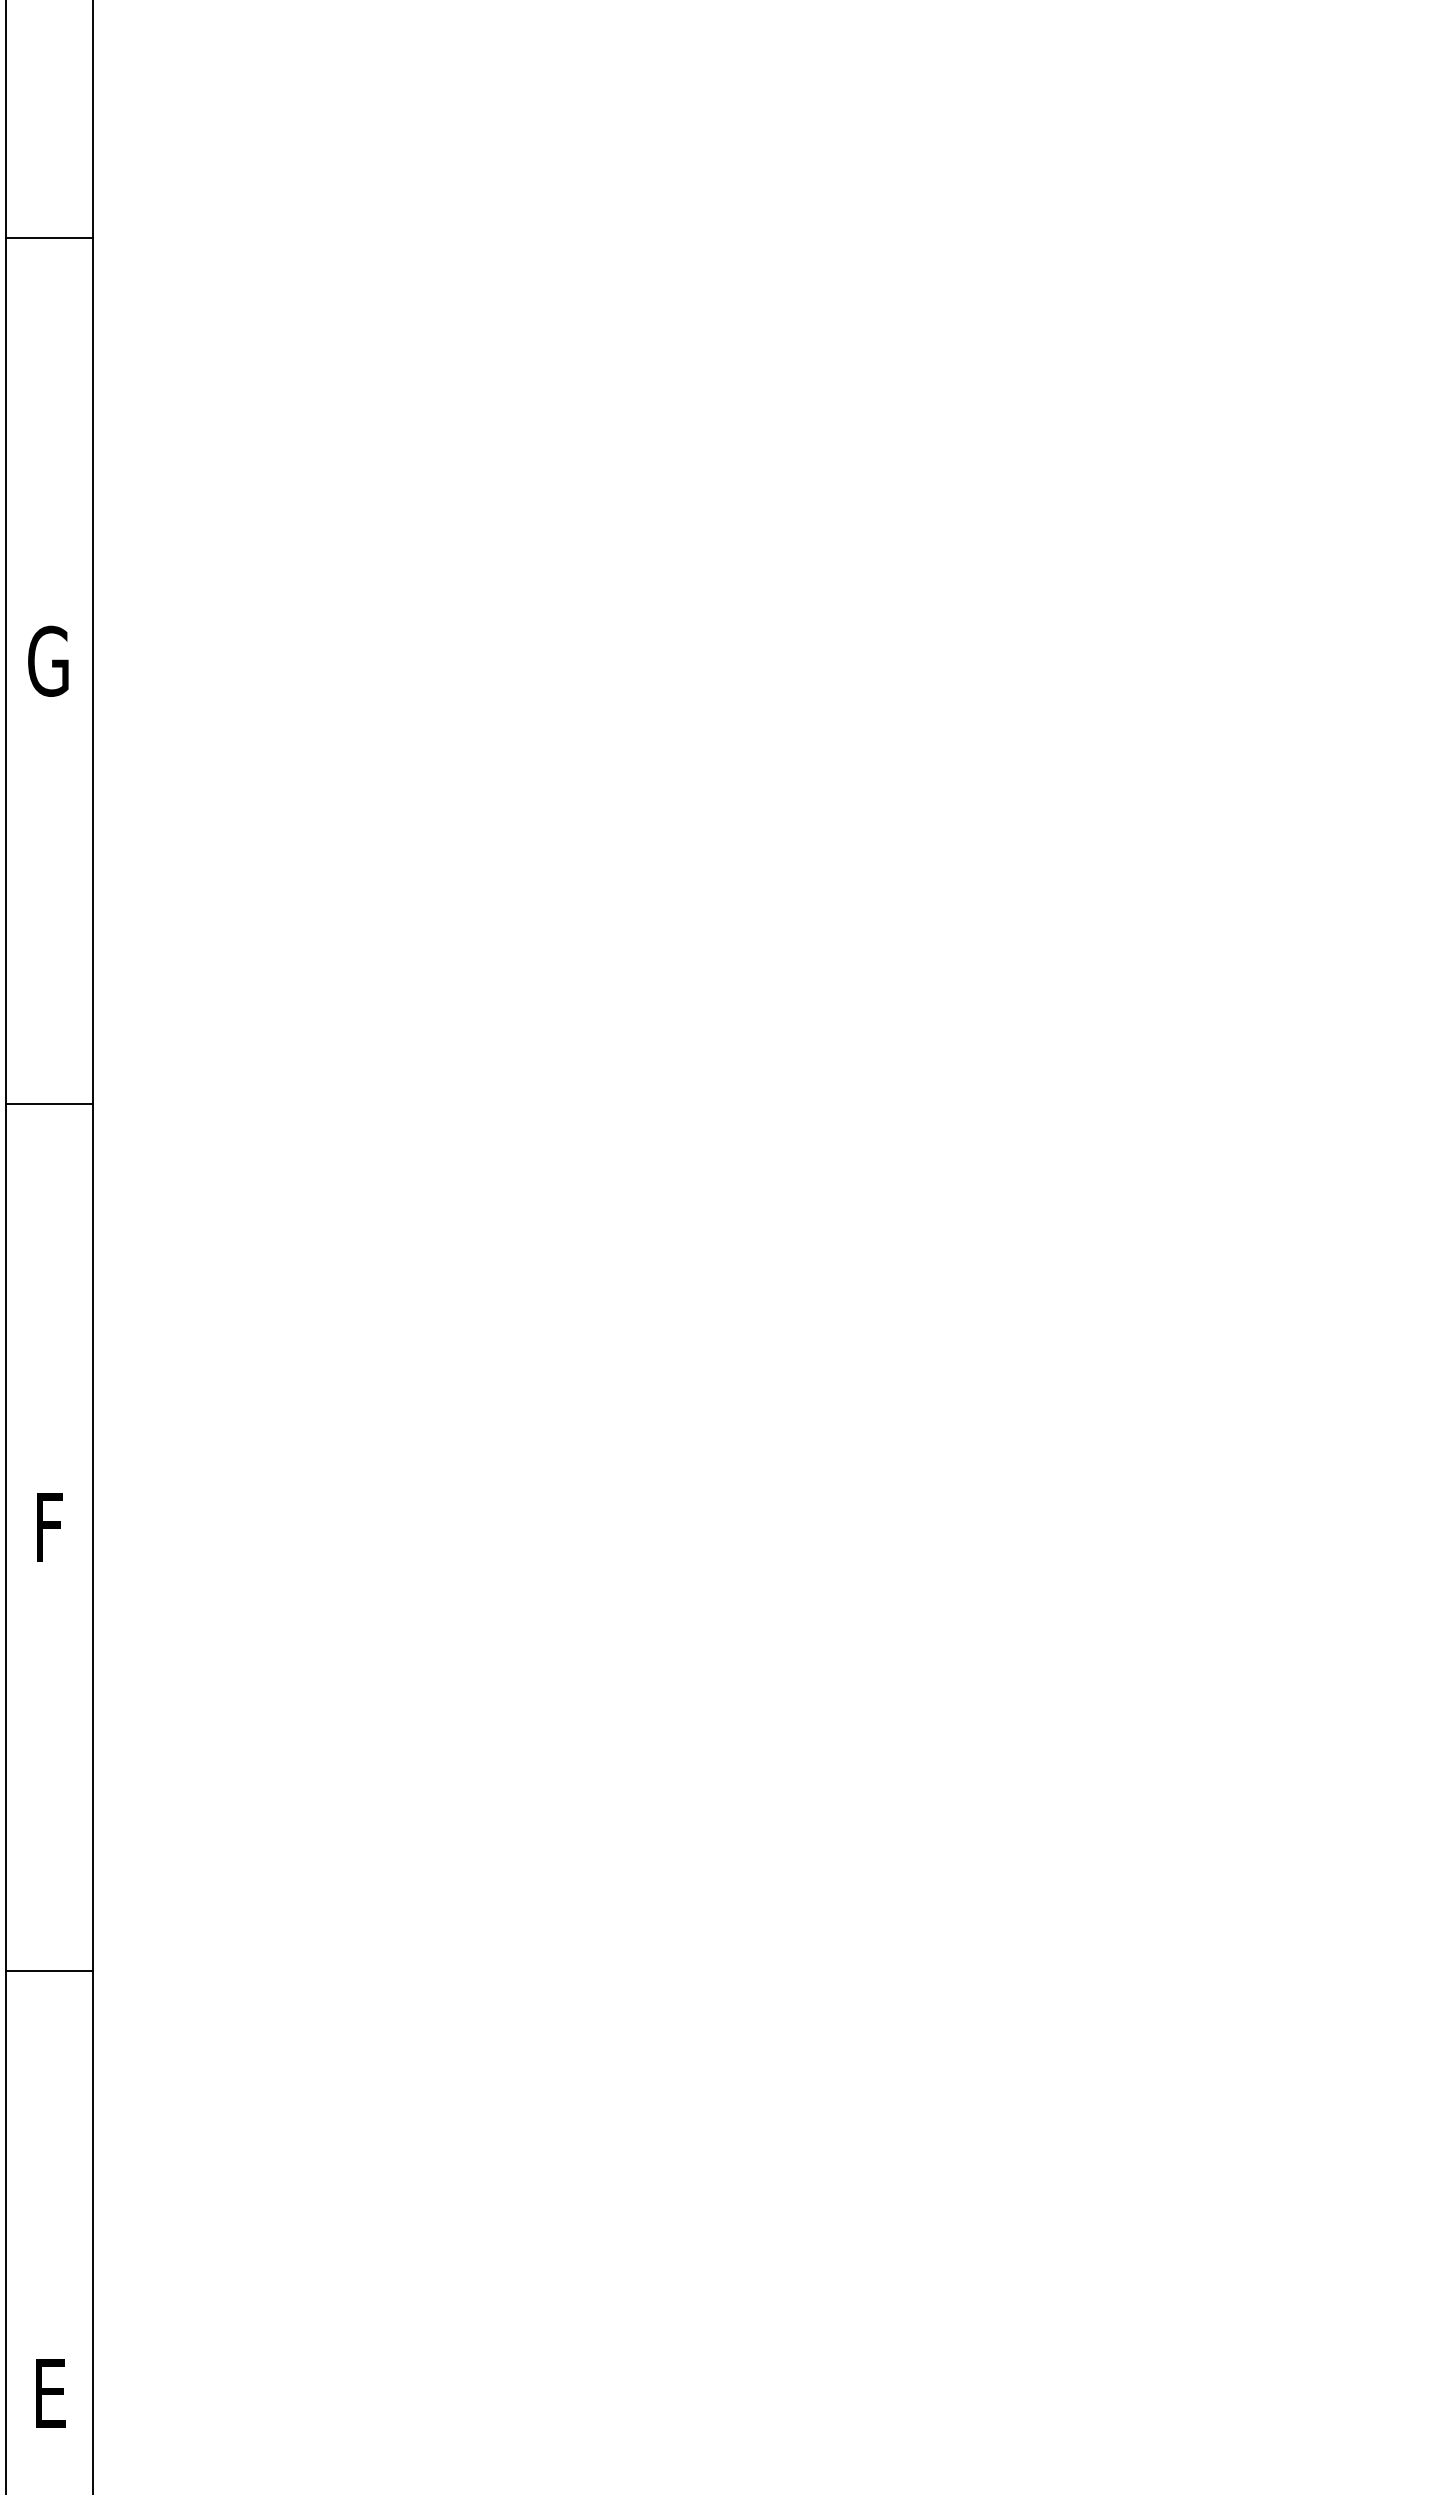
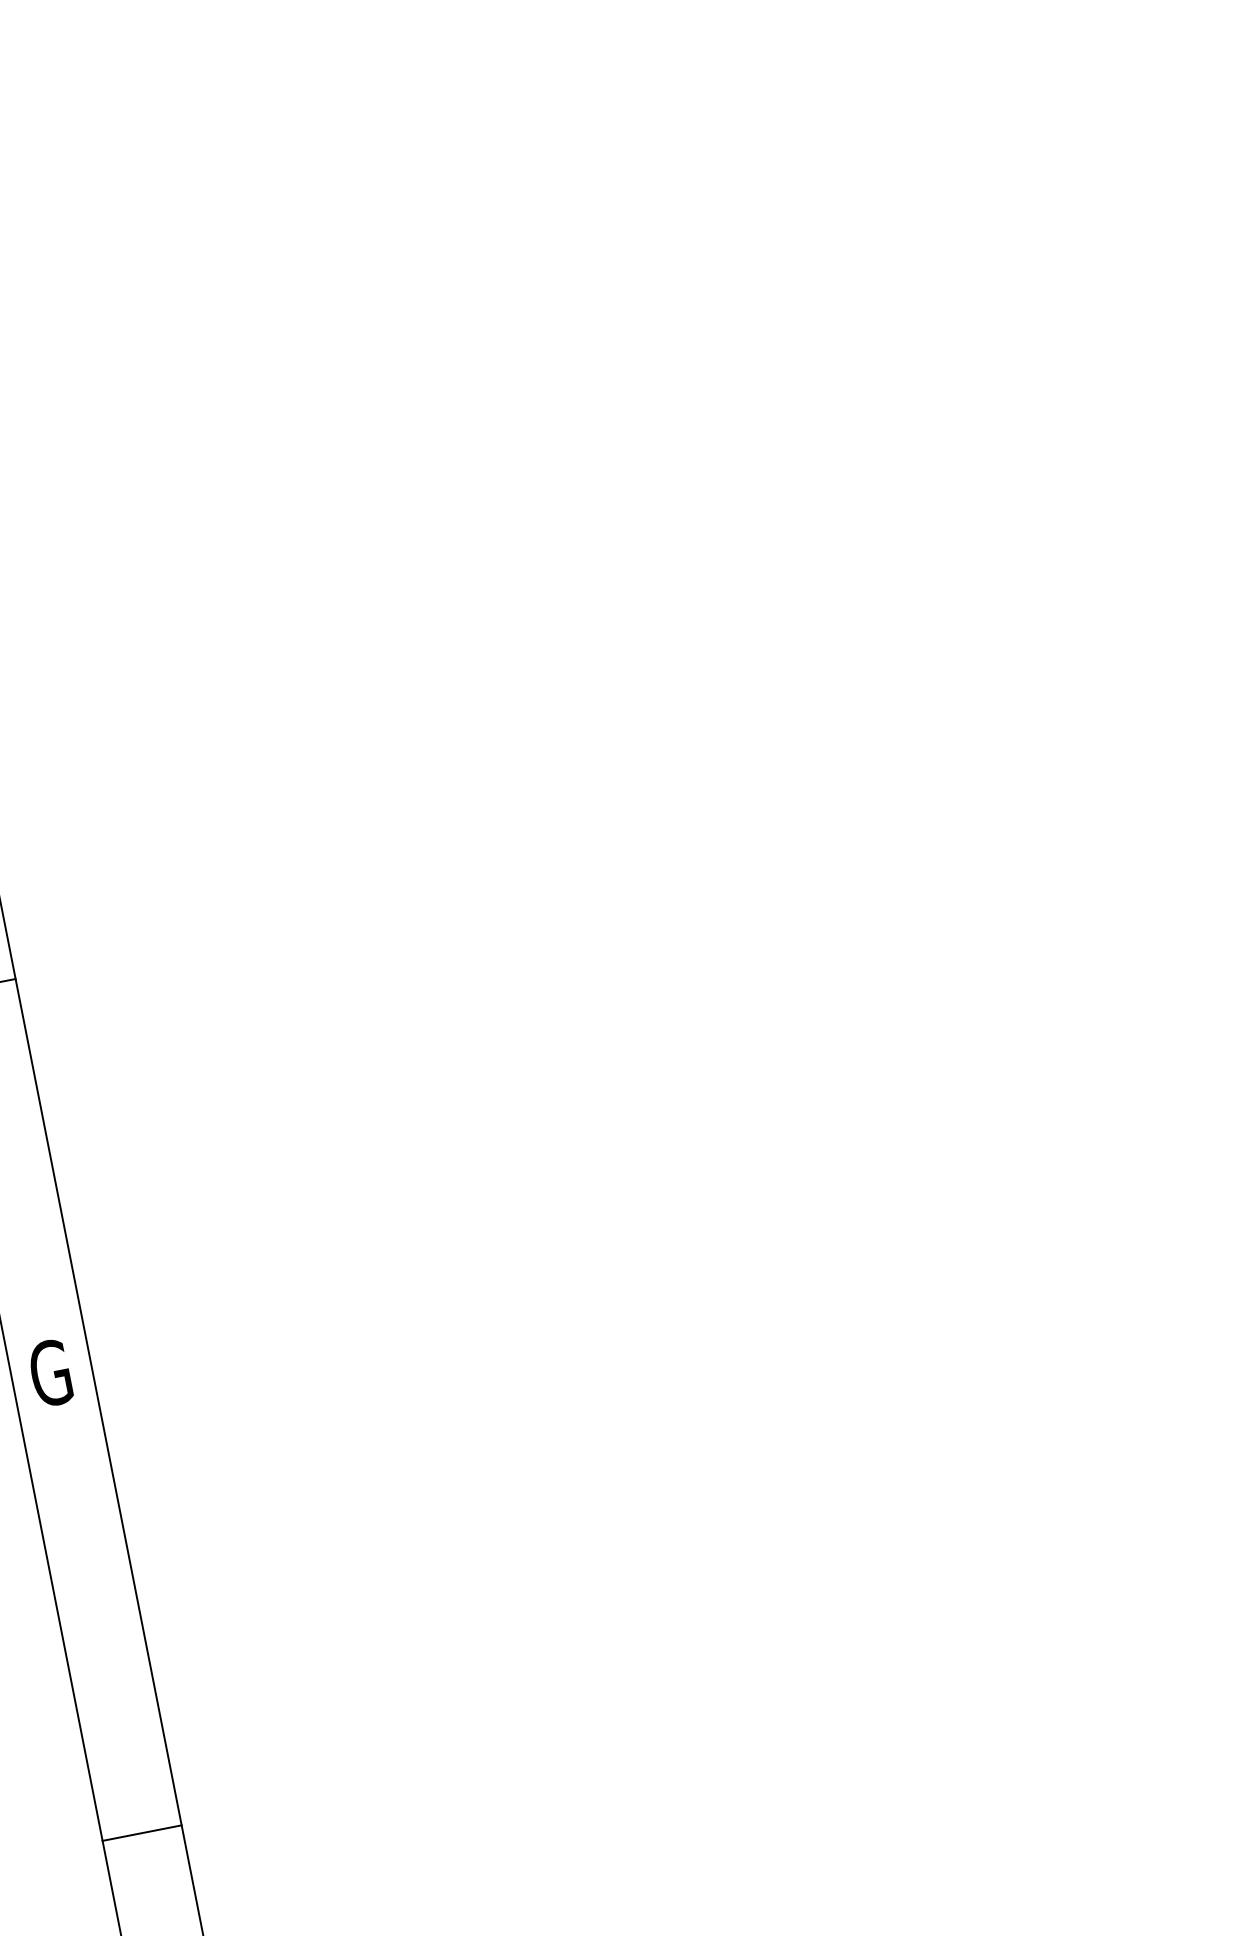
text: (47, 1527) -> (50, 1373), F -> G
line: (49, 1970) -> (142, 1832), moved

